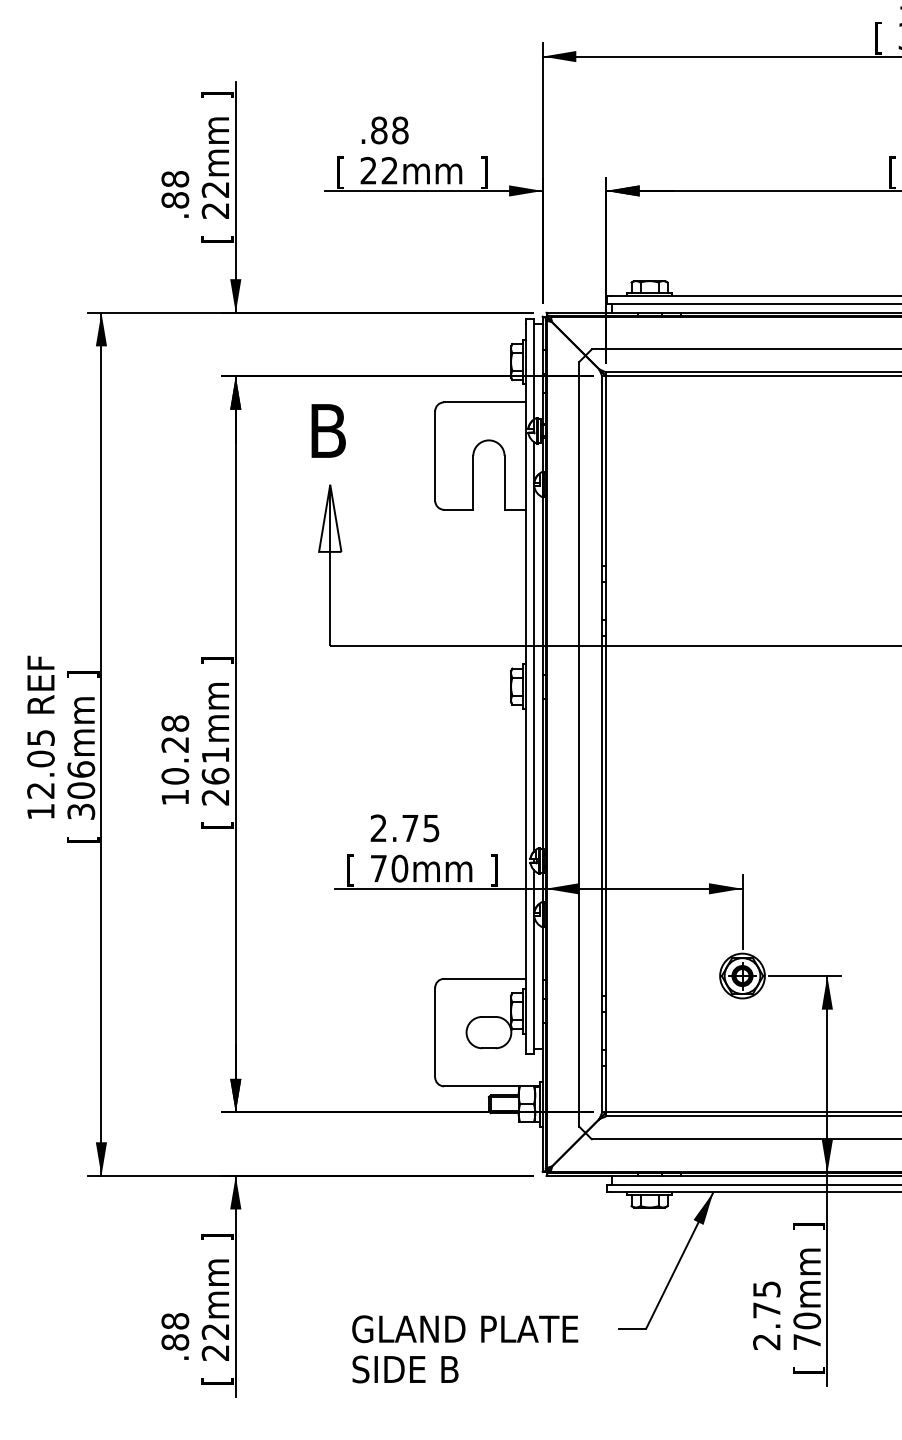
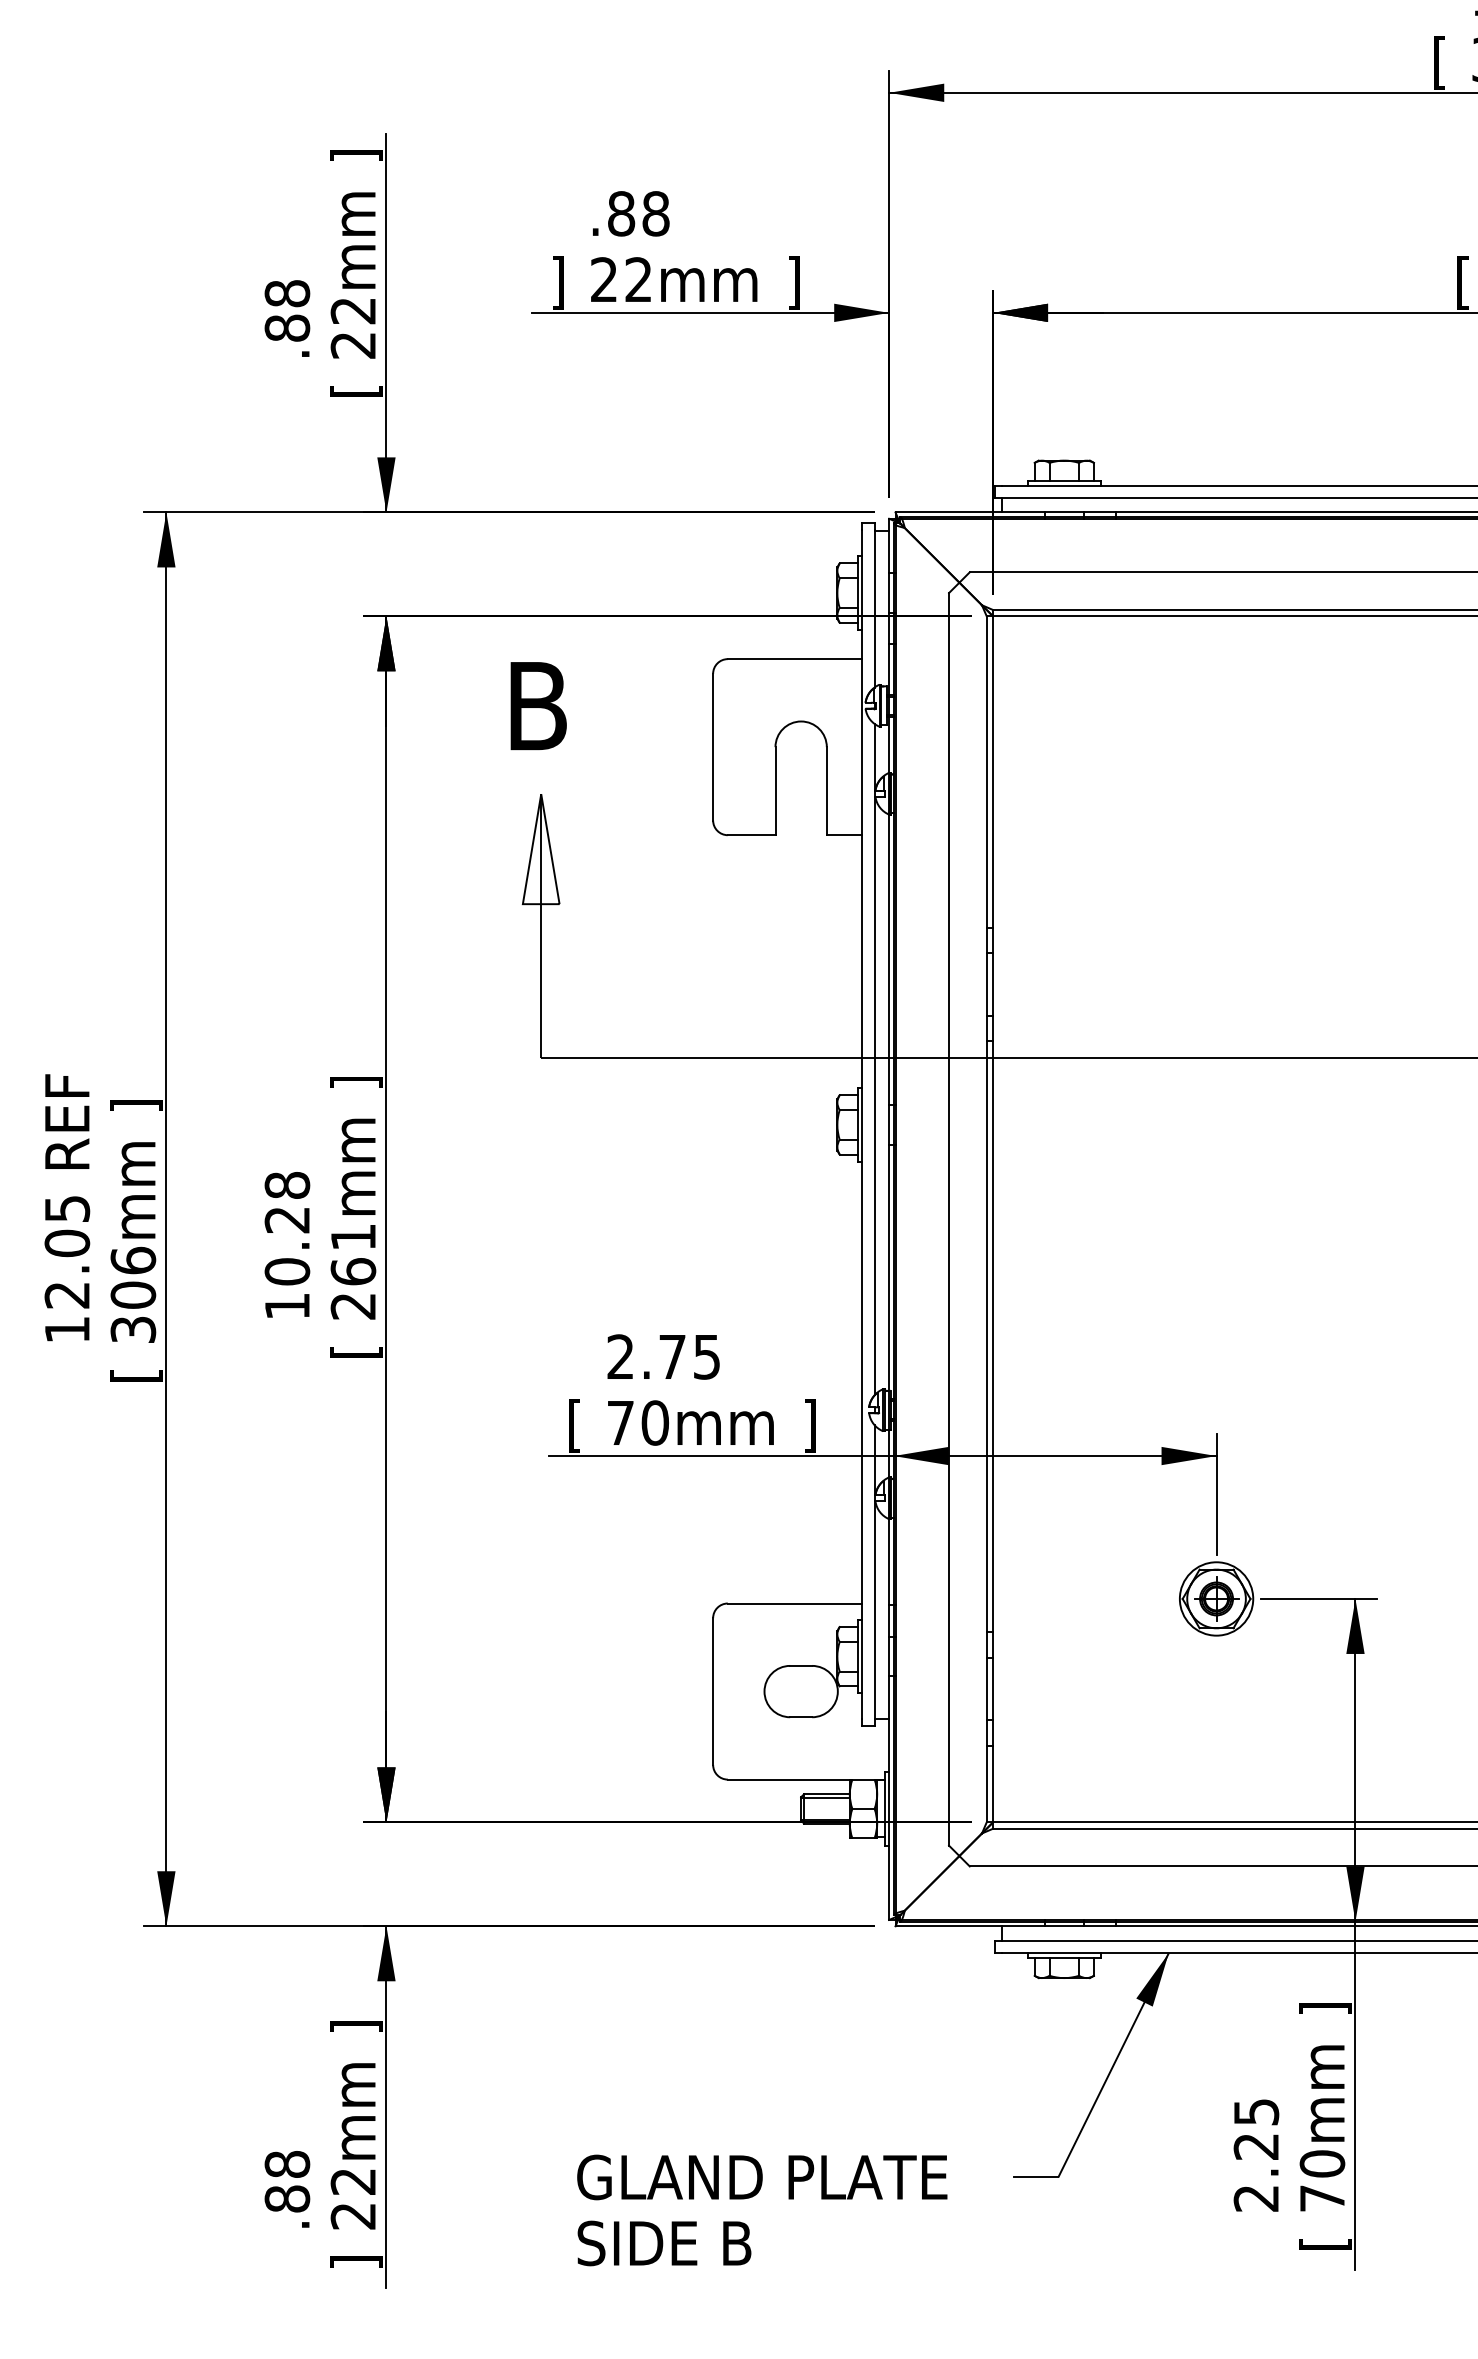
text: (340, 172) -> (557, 282), [ -> ]
text: (766, 1310) -> (1255, 2146), 2.75 -> 2.25
text: (217, 1380) -> (356, 2261), [ -> ]

